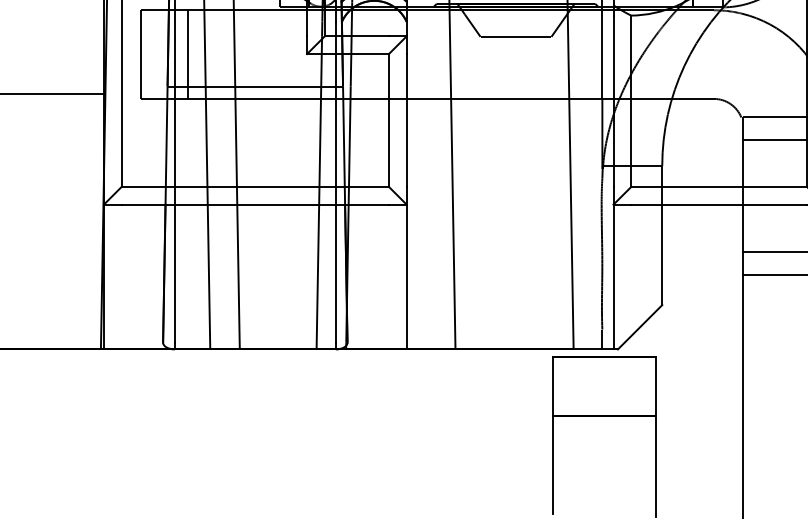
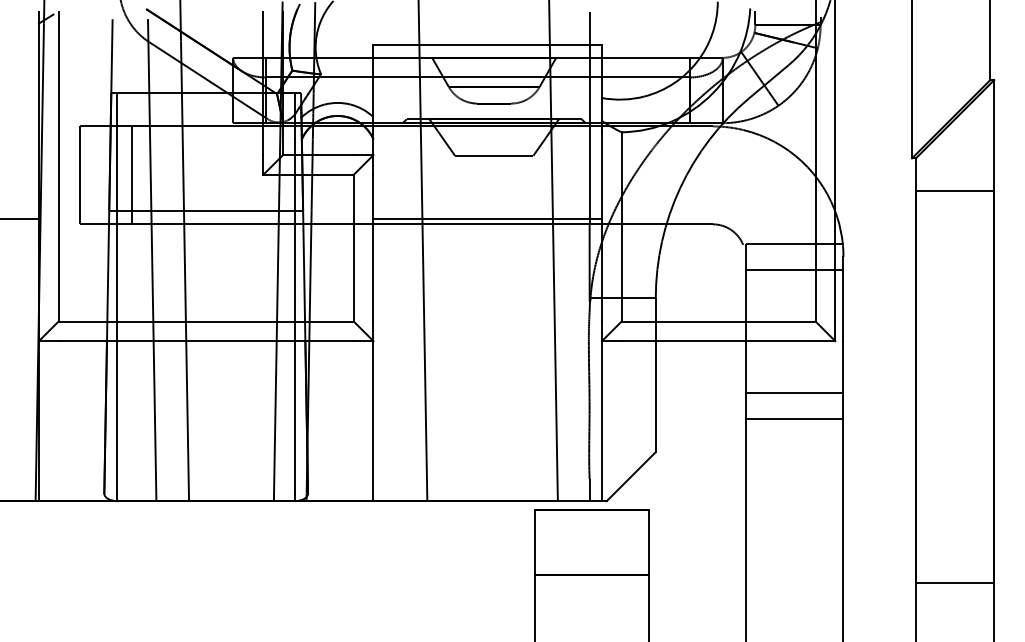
line: (509, 94) -> (487, 219), added

